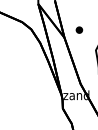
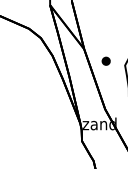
part: (79, 29) -> (106, 60), moved

